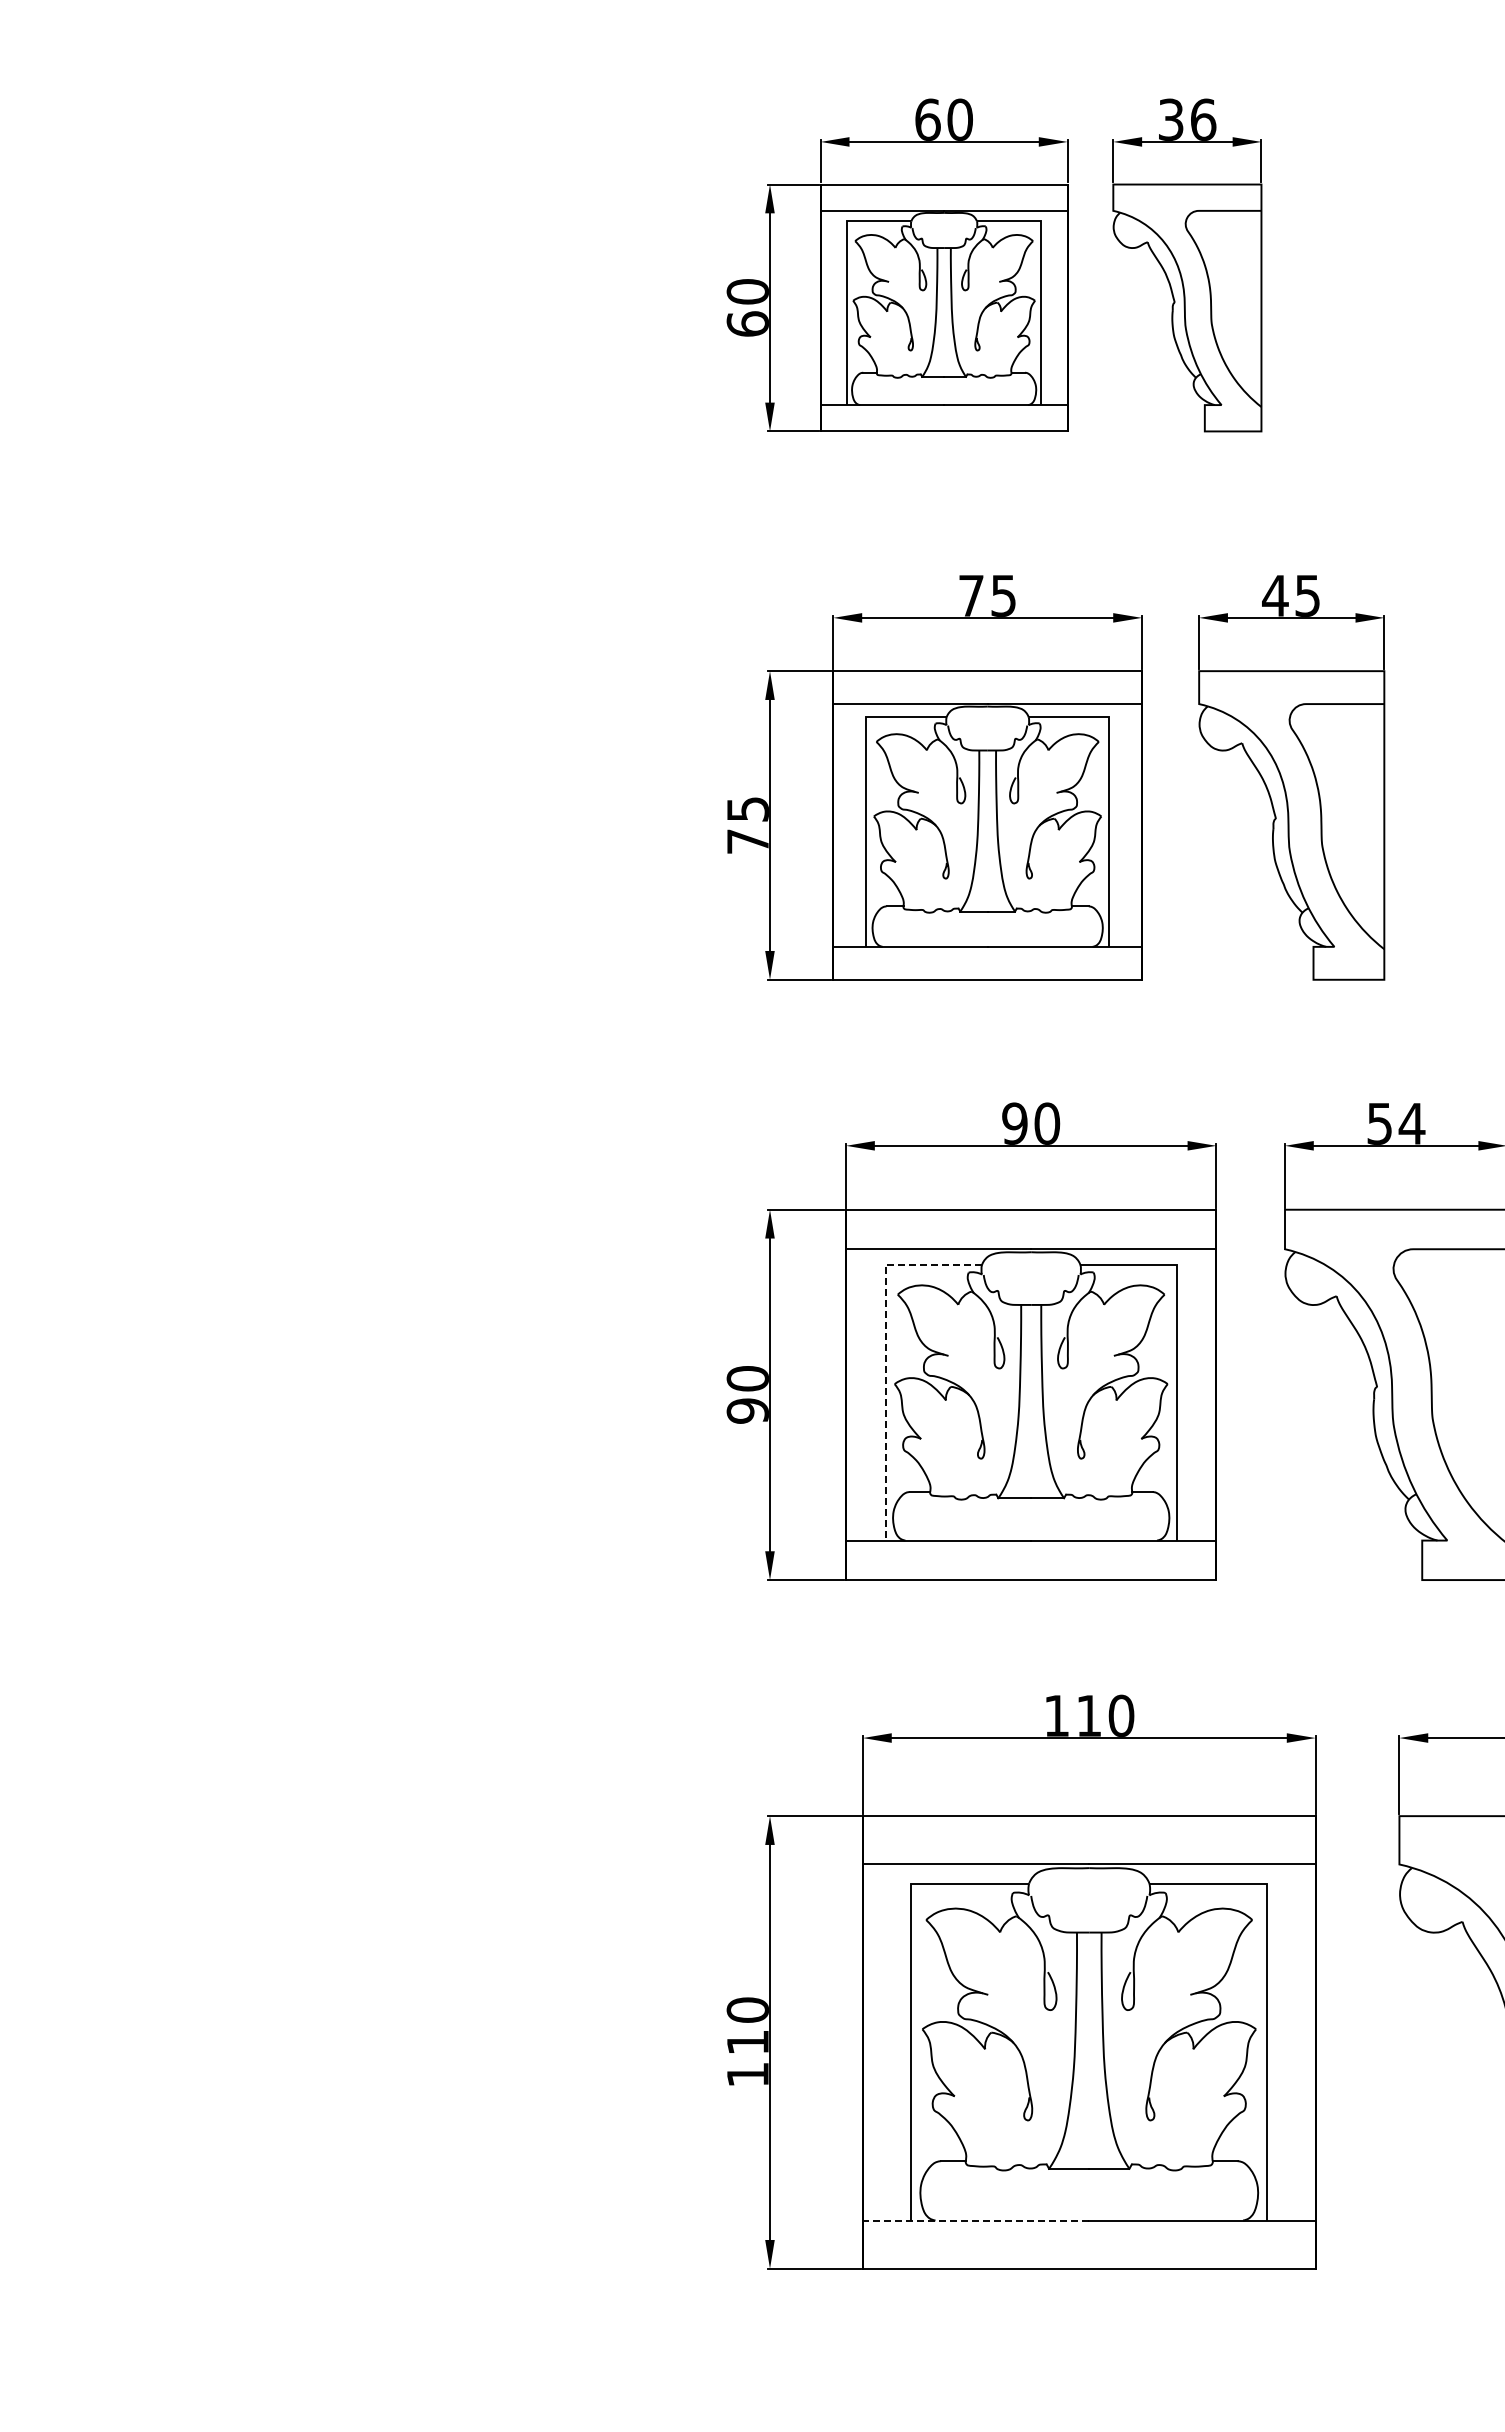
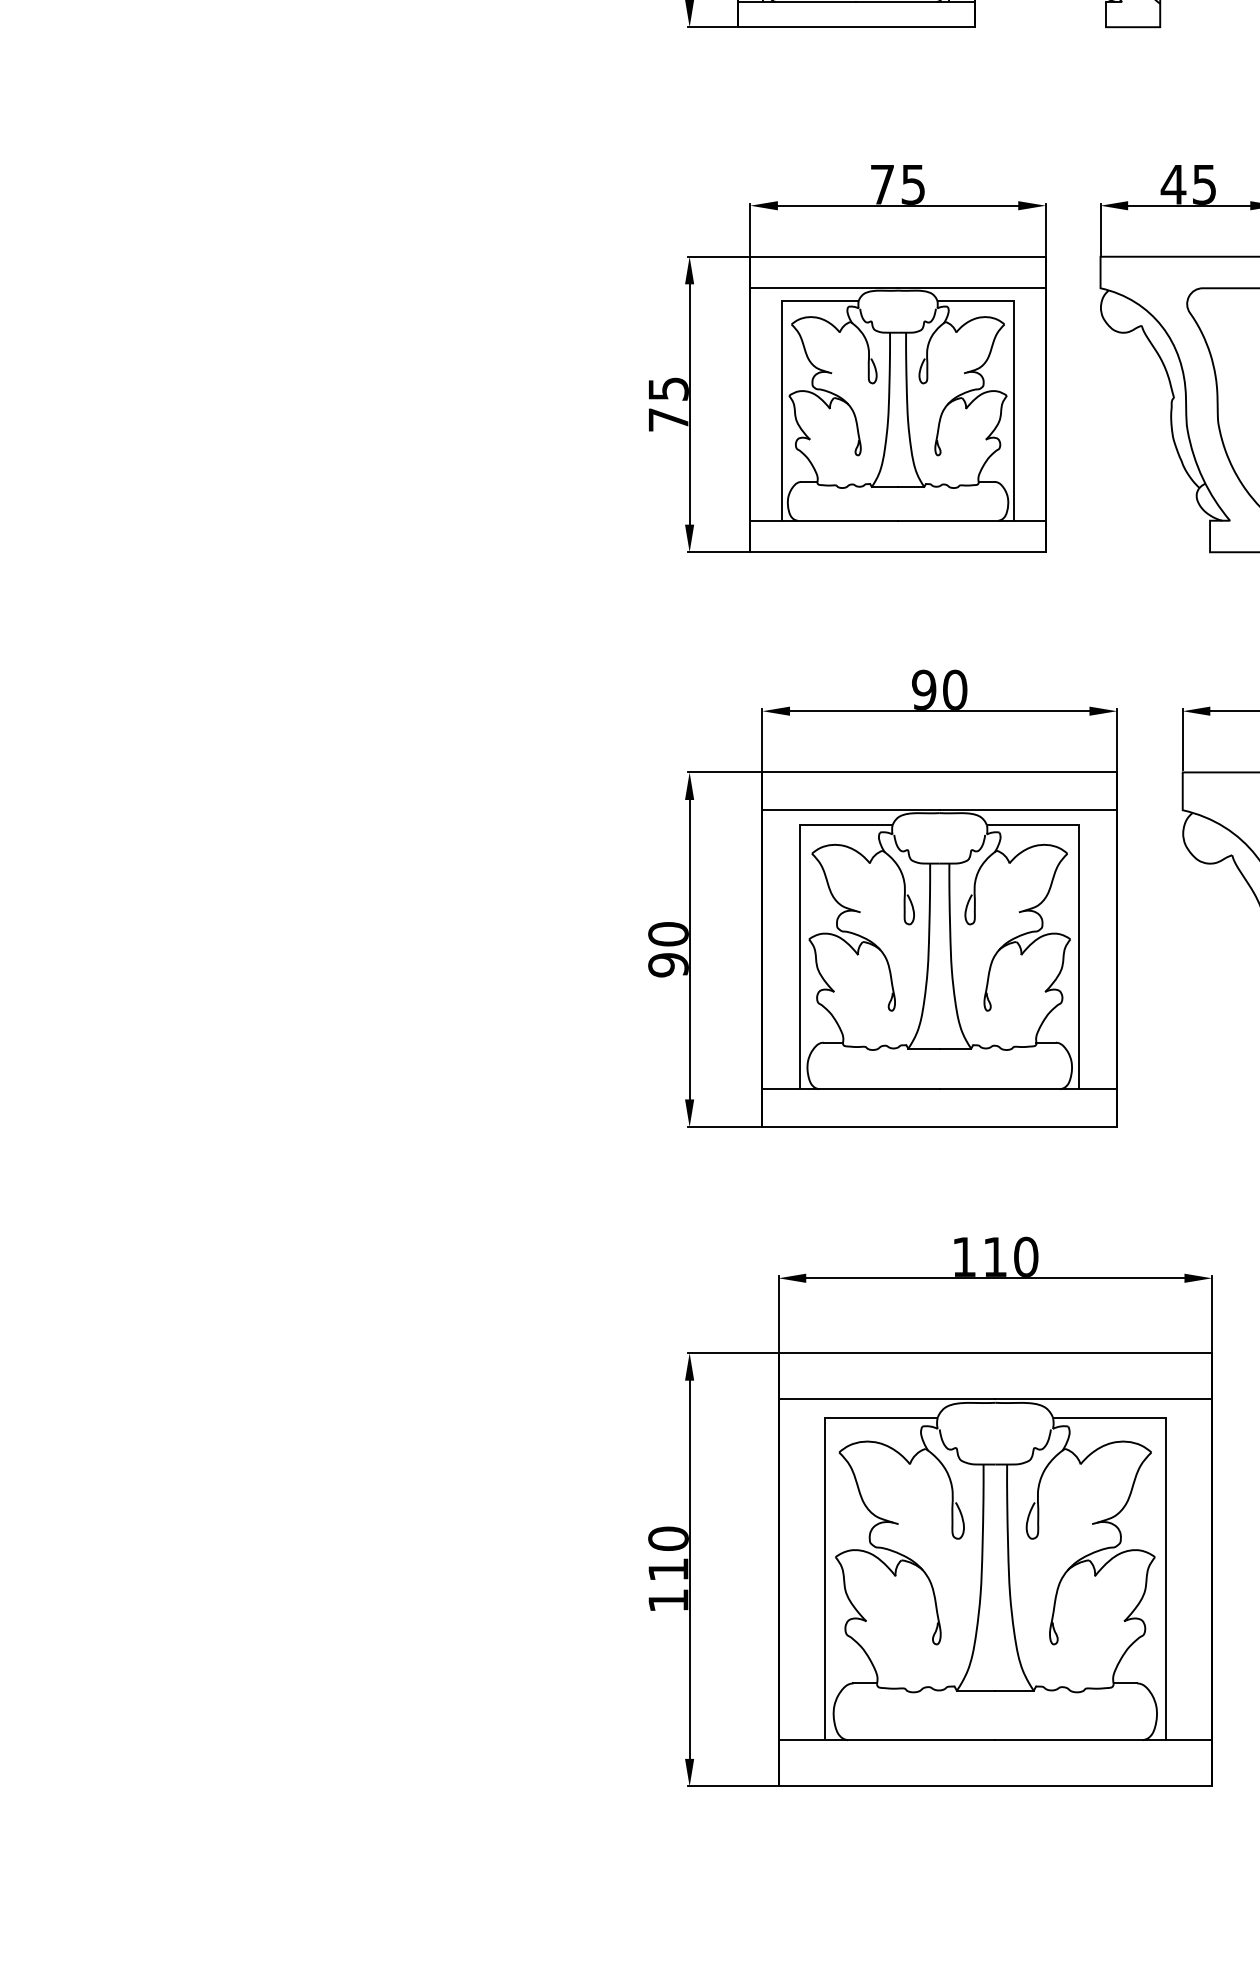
line: (885, 1353) -> (800, 910), dashed -> solid
line: (975, 2220) -> (886, 1740), dashed -> solid

